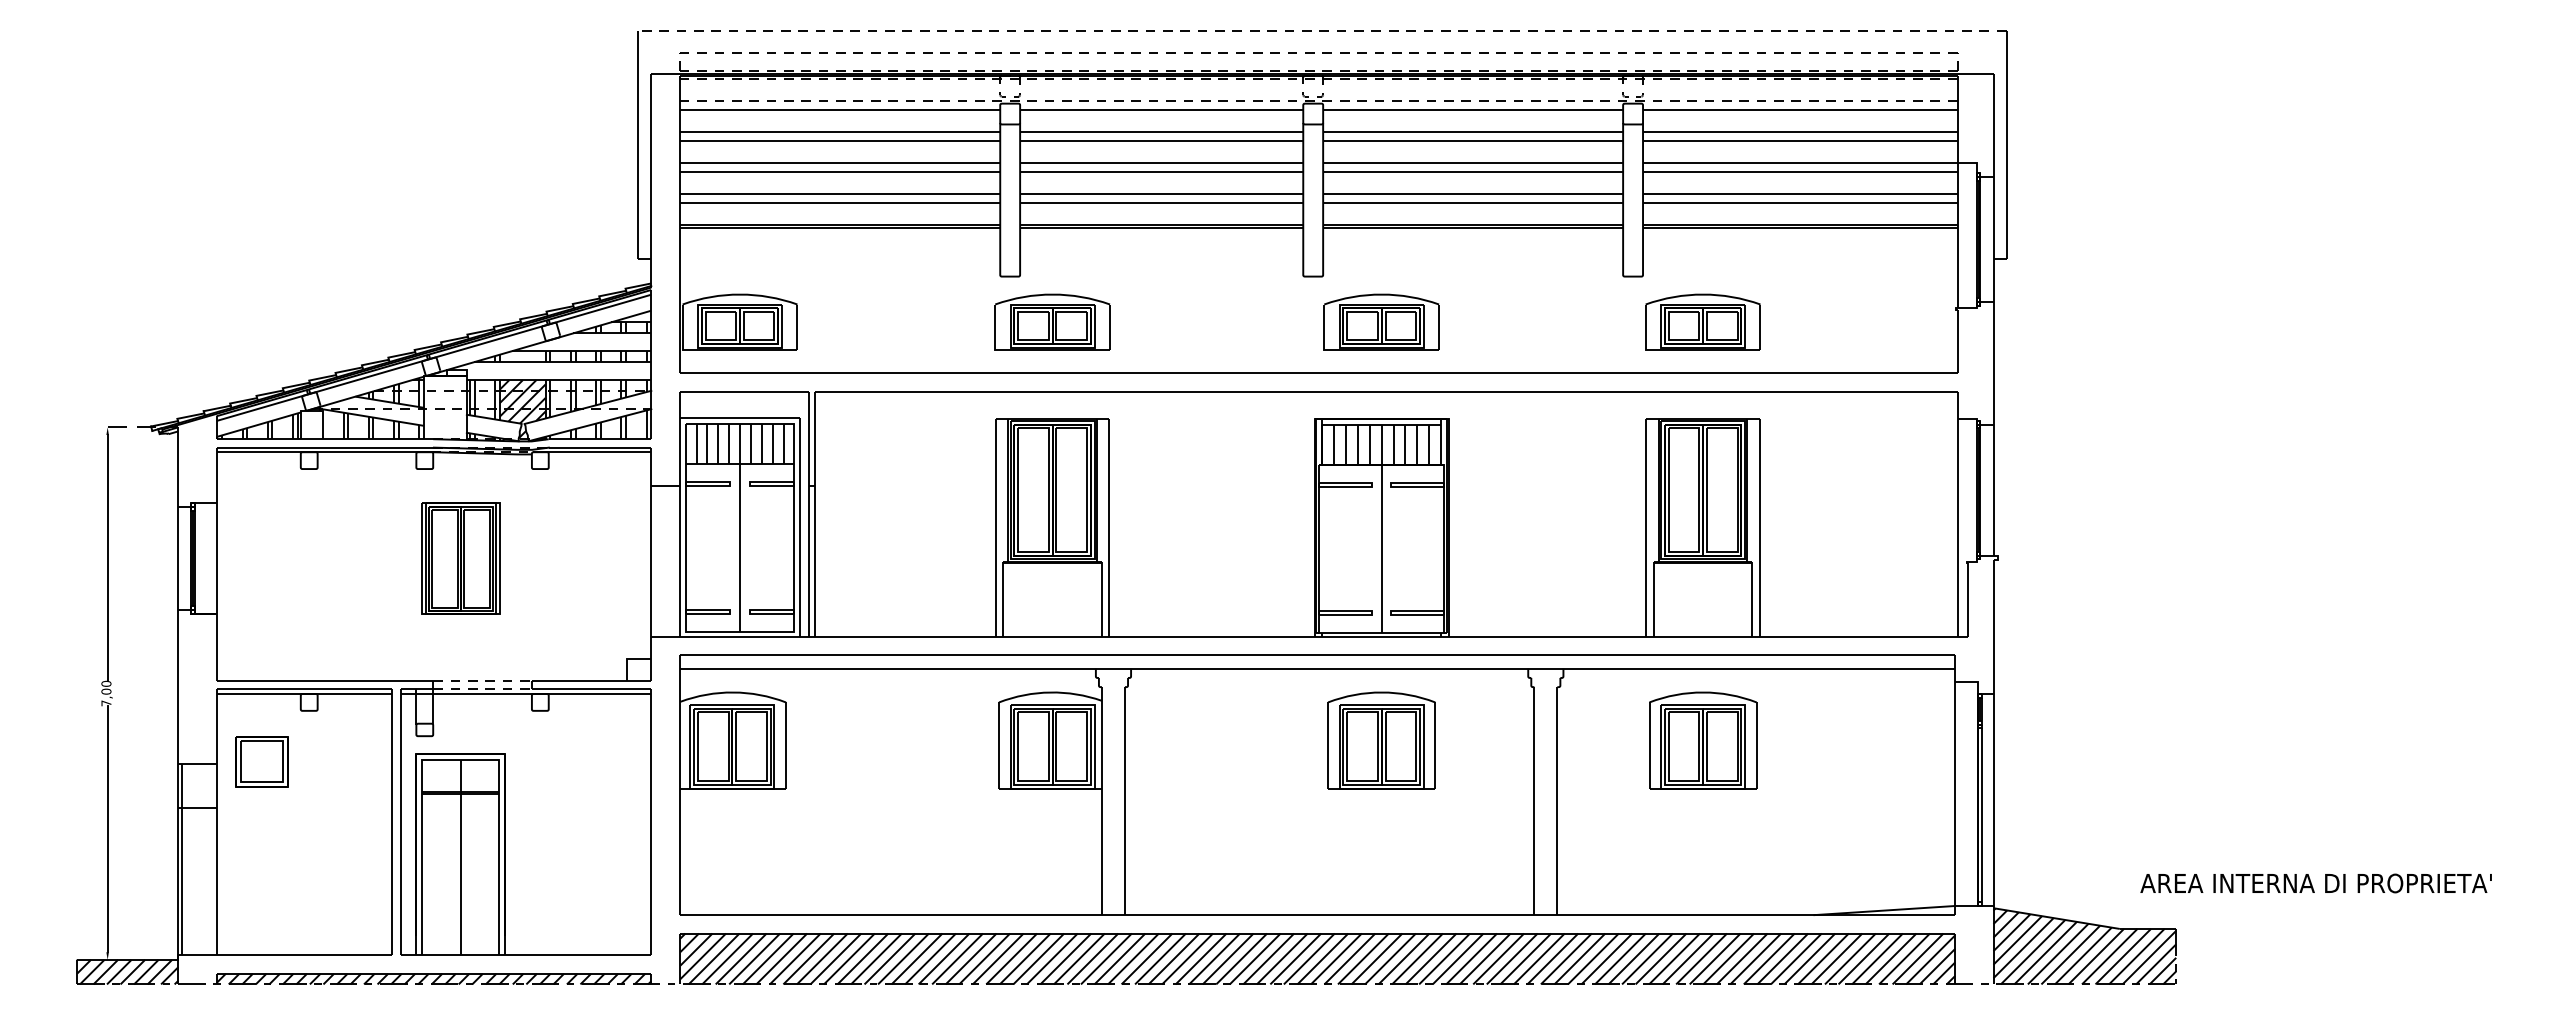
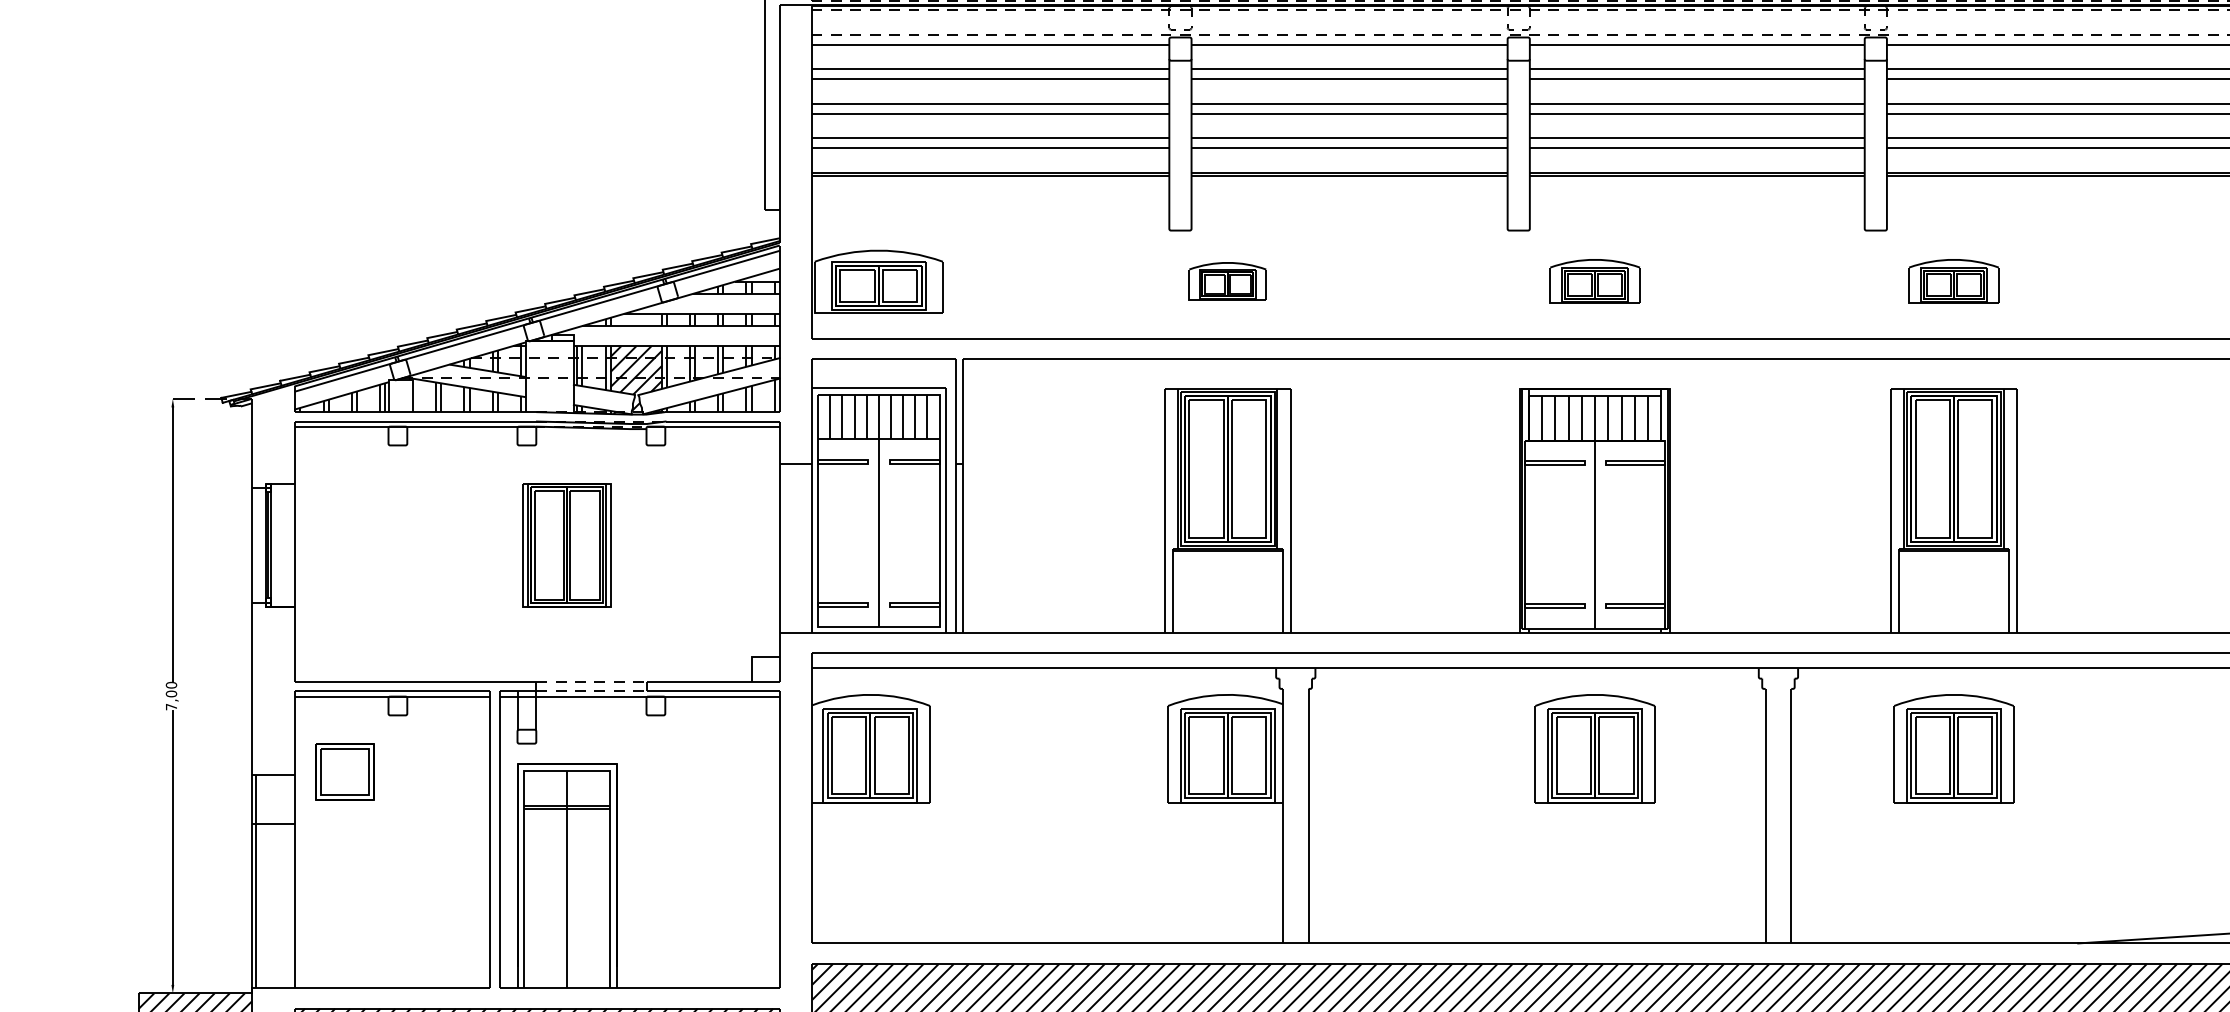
part: (1052, 321) -> (1227, 280), size x0.6
part: (1381, 321) -> (1594, 280), size x0.7
part: (1702, 321) -> (1953, 280), size x0.7

